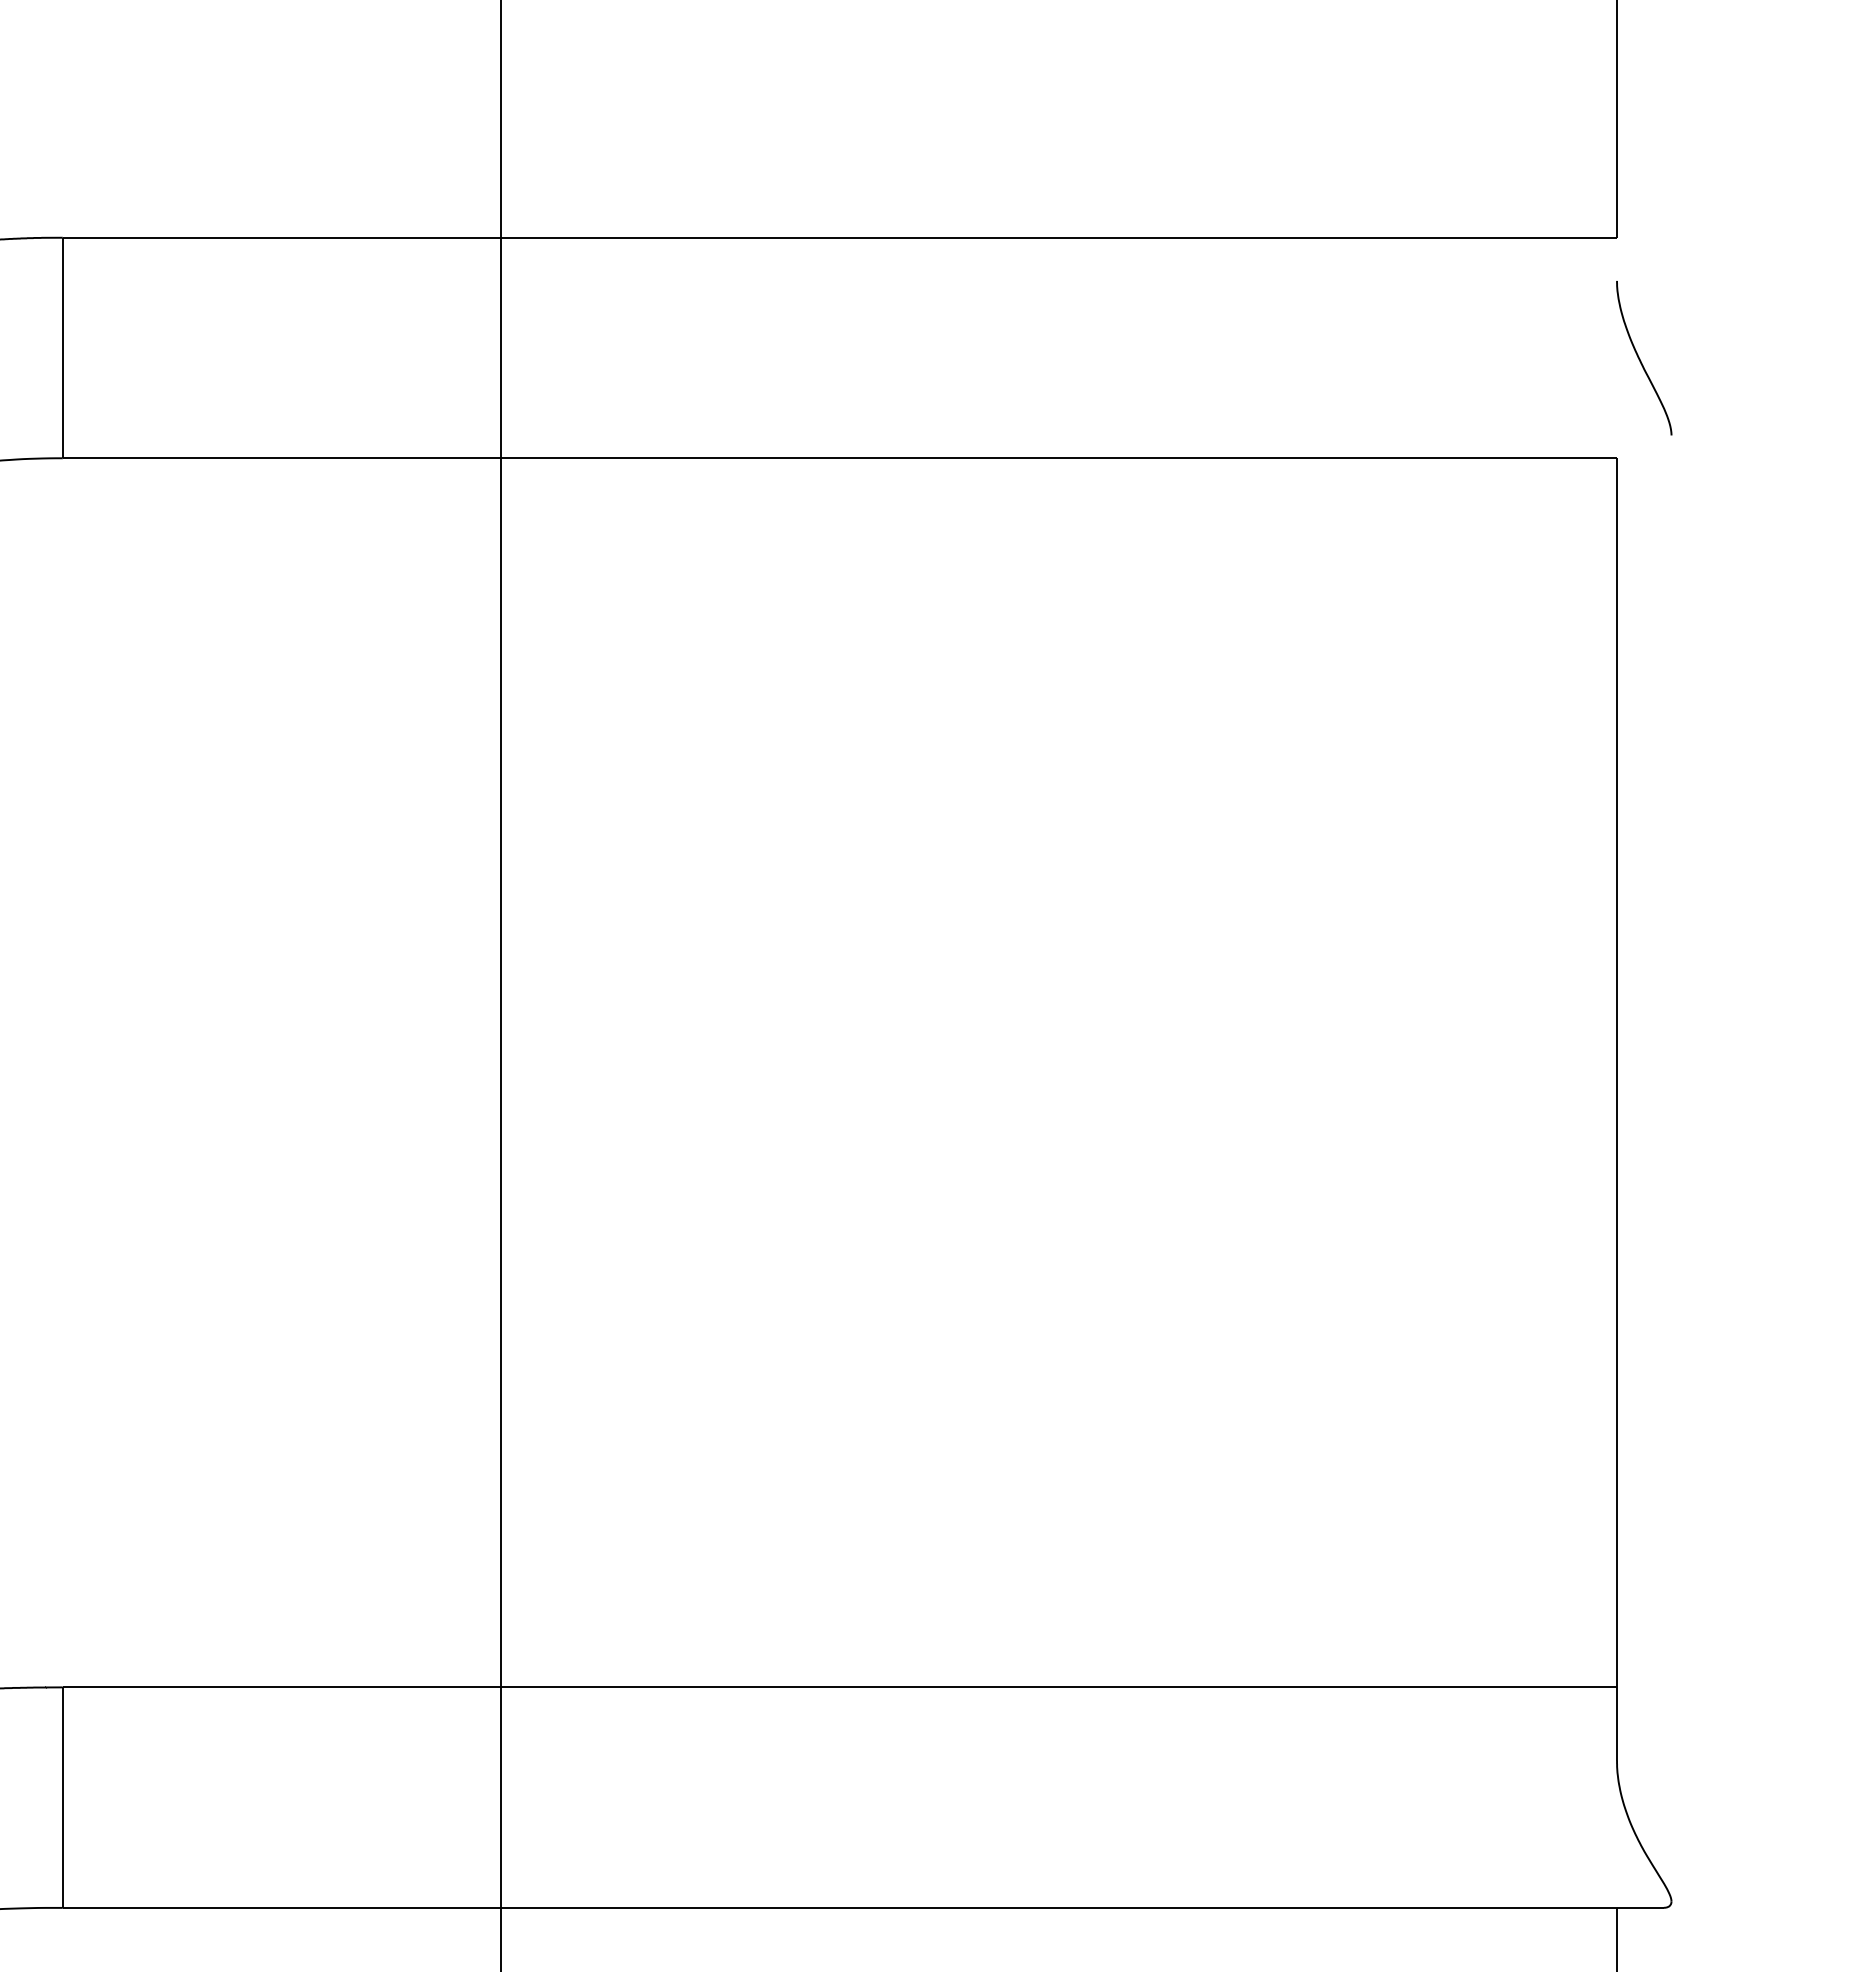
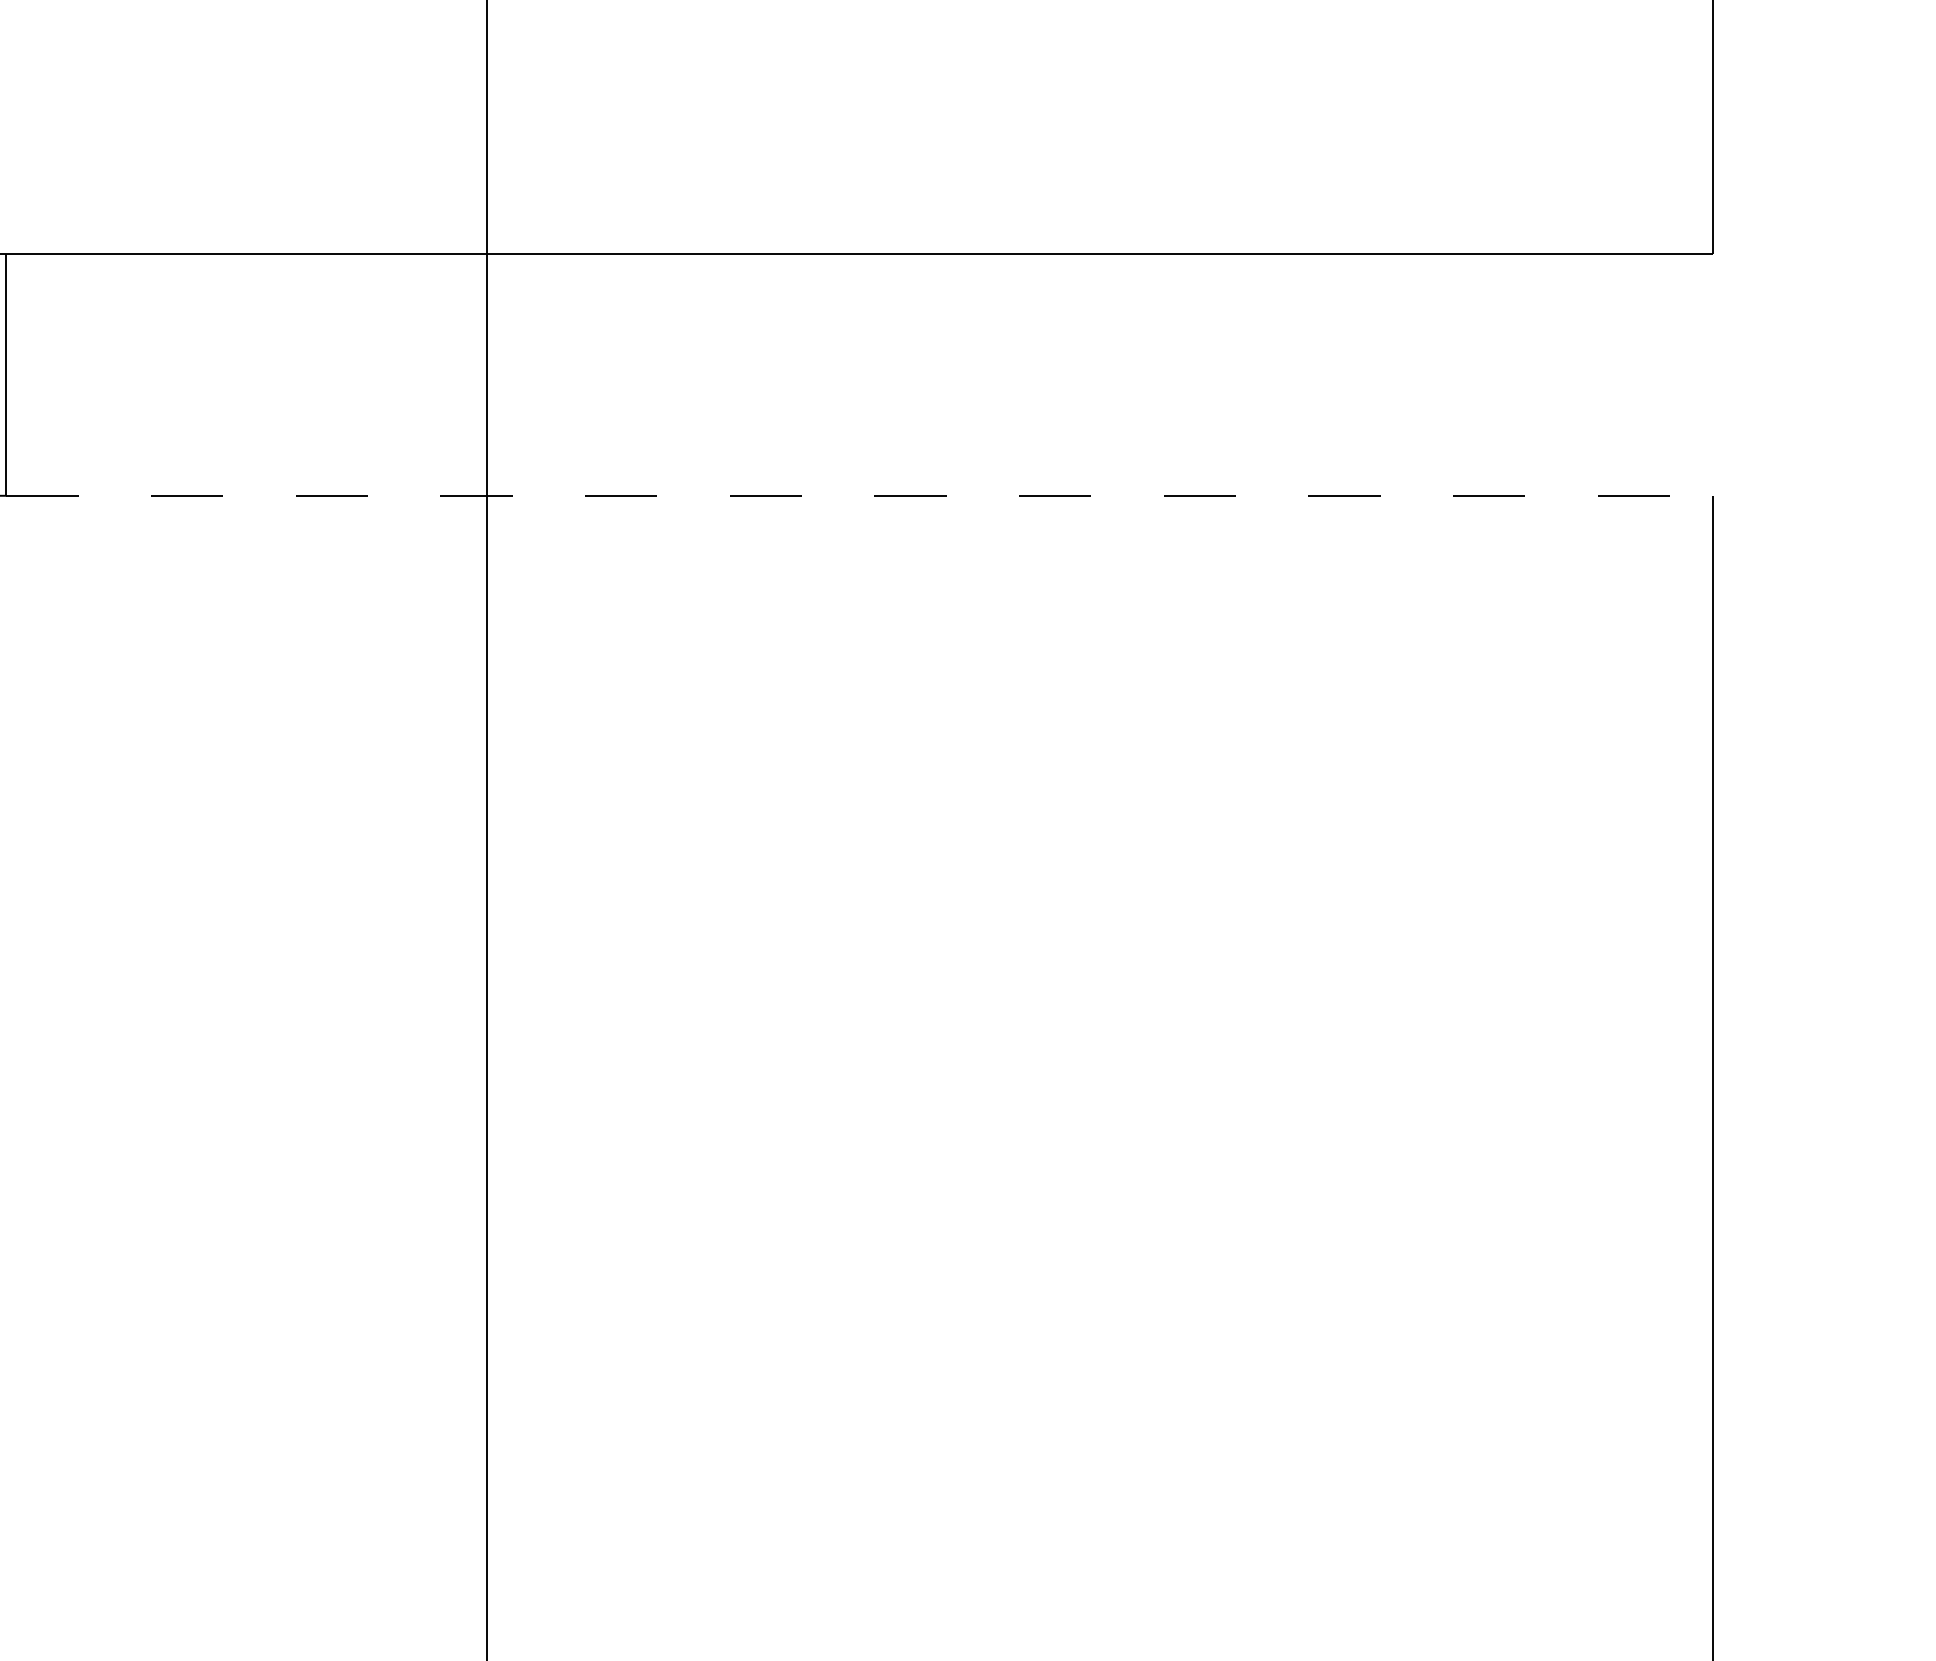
curve: (1641, 360) -> (1739, 388), removed
line: (840, 458) -> (860, 496), solid -> dashed

